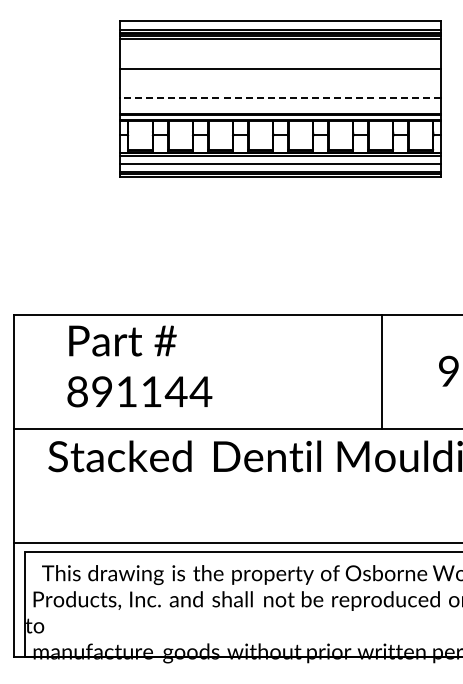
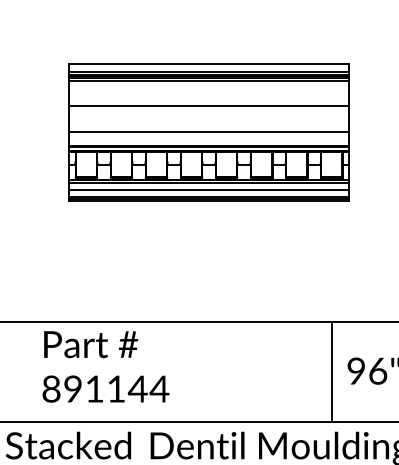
line: (280, 98) -> (208, 132), dashed -> solid
text: (139, 366) -> (105, 366), moved
line: (381, 371) -> (331, 371), moved

